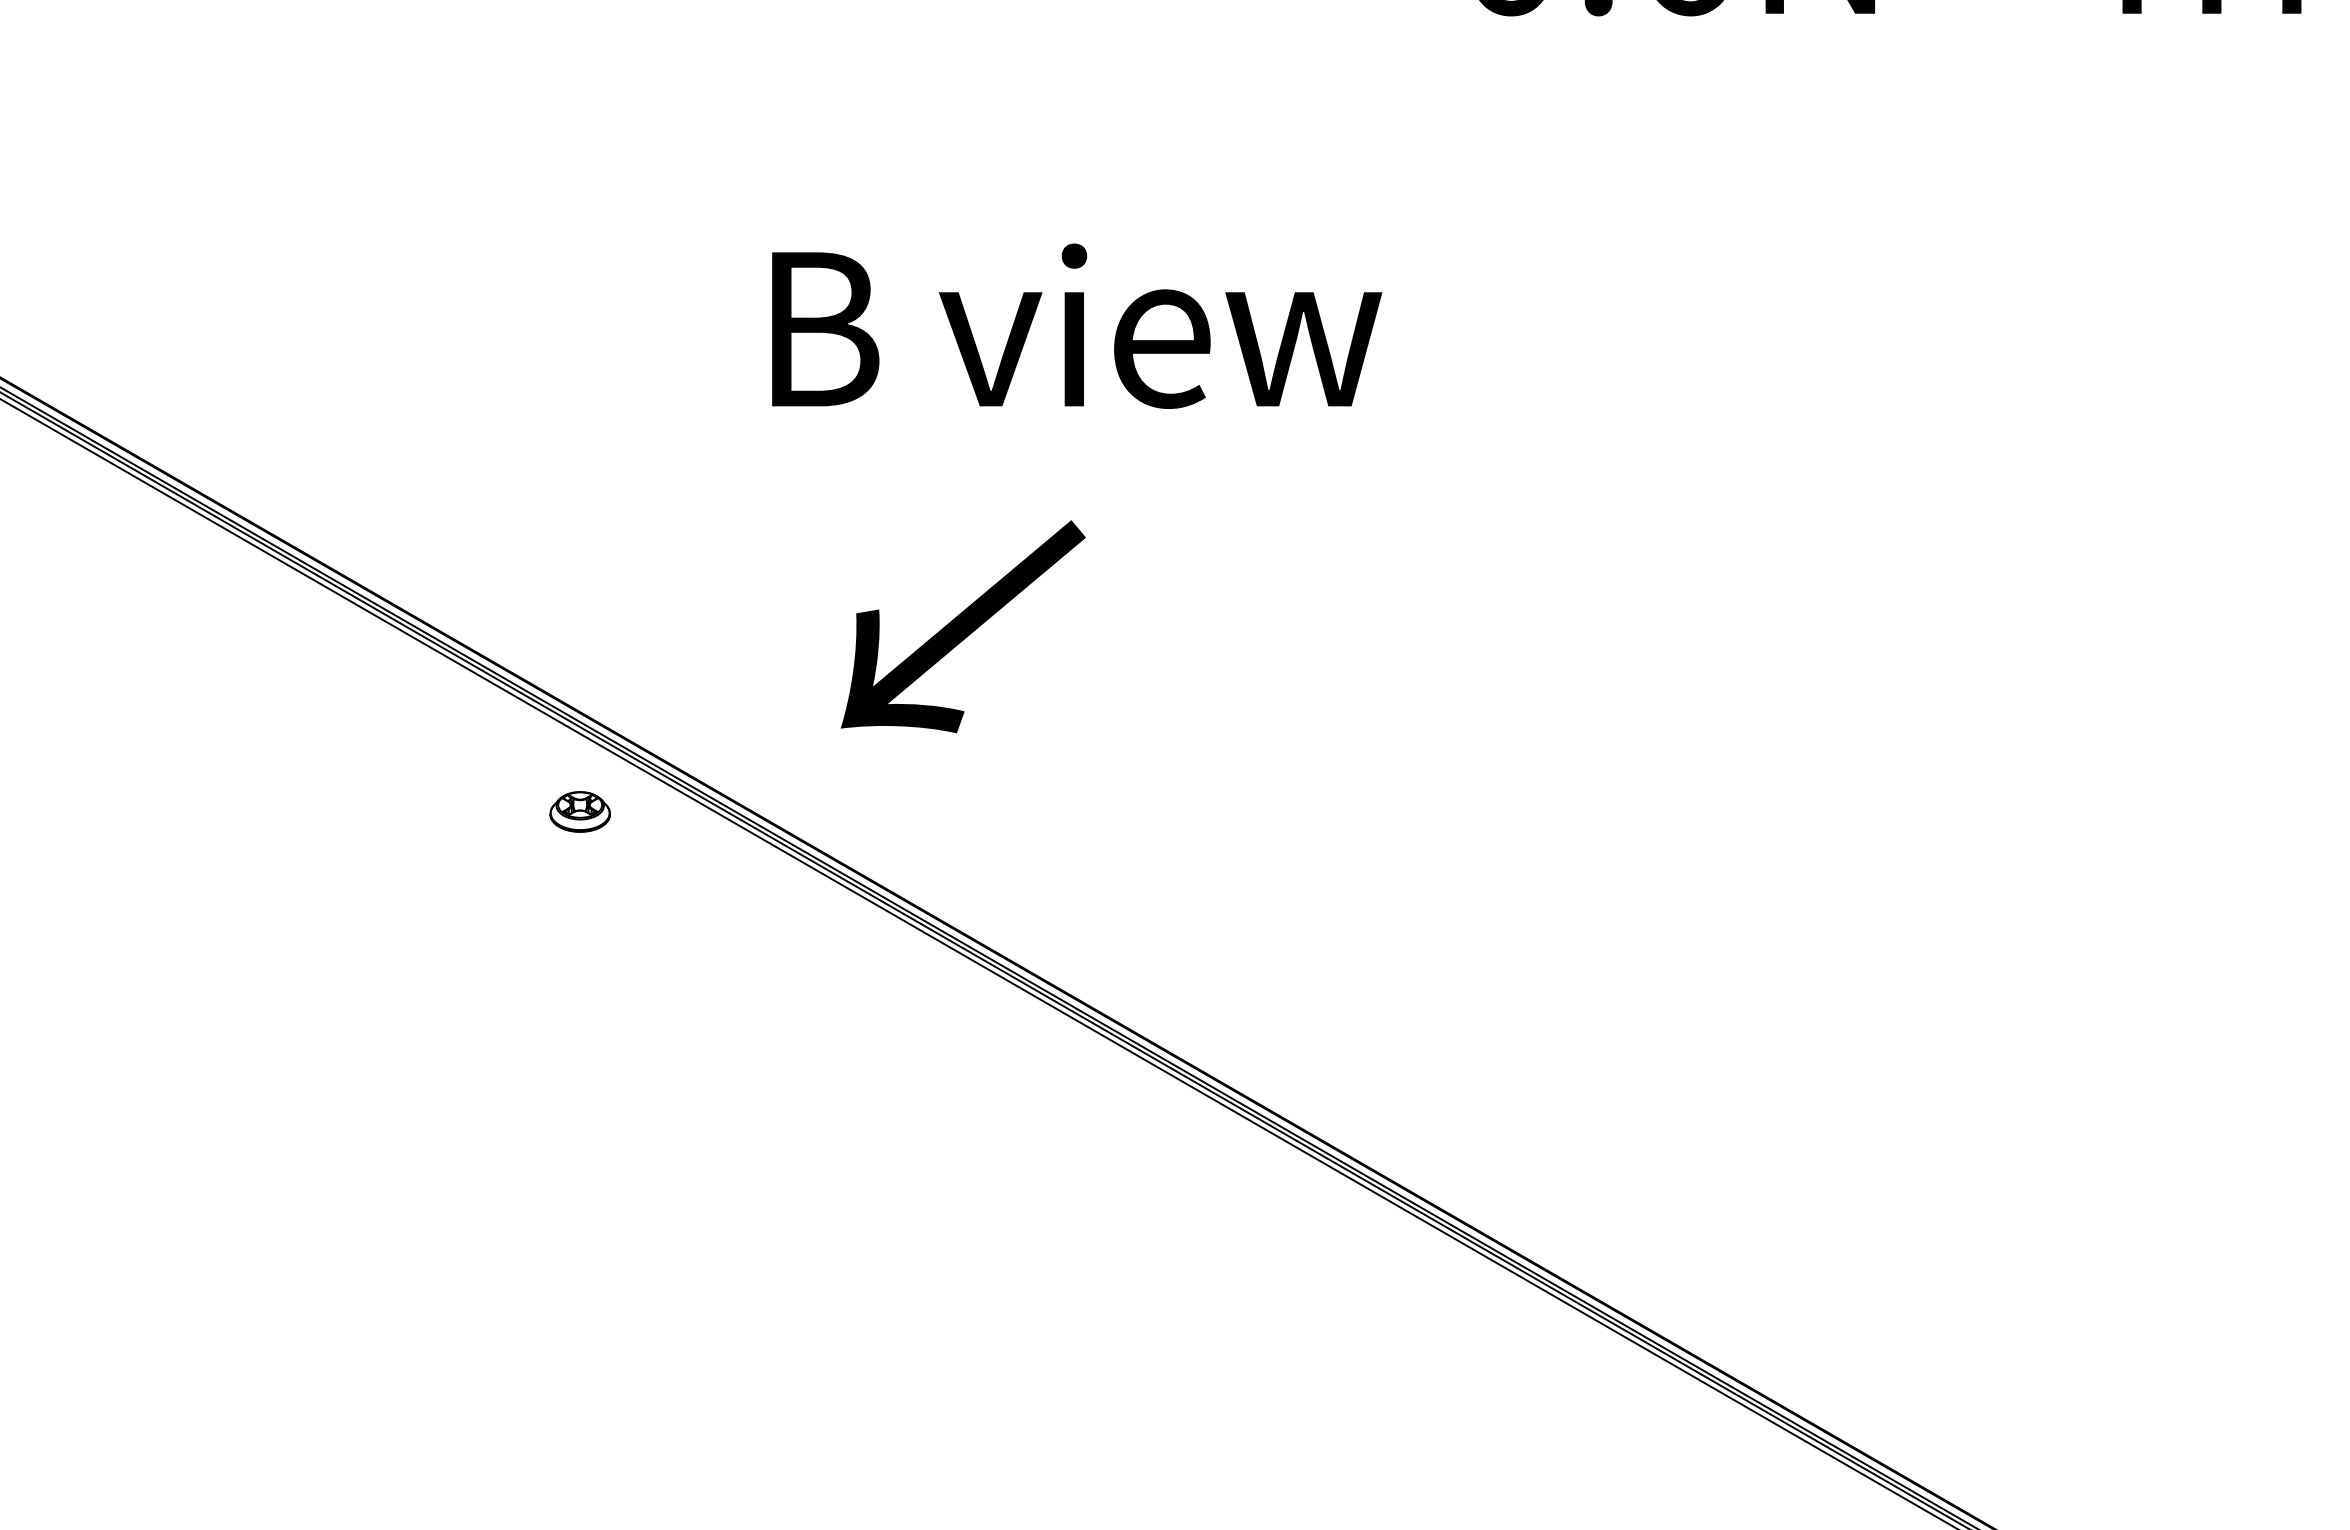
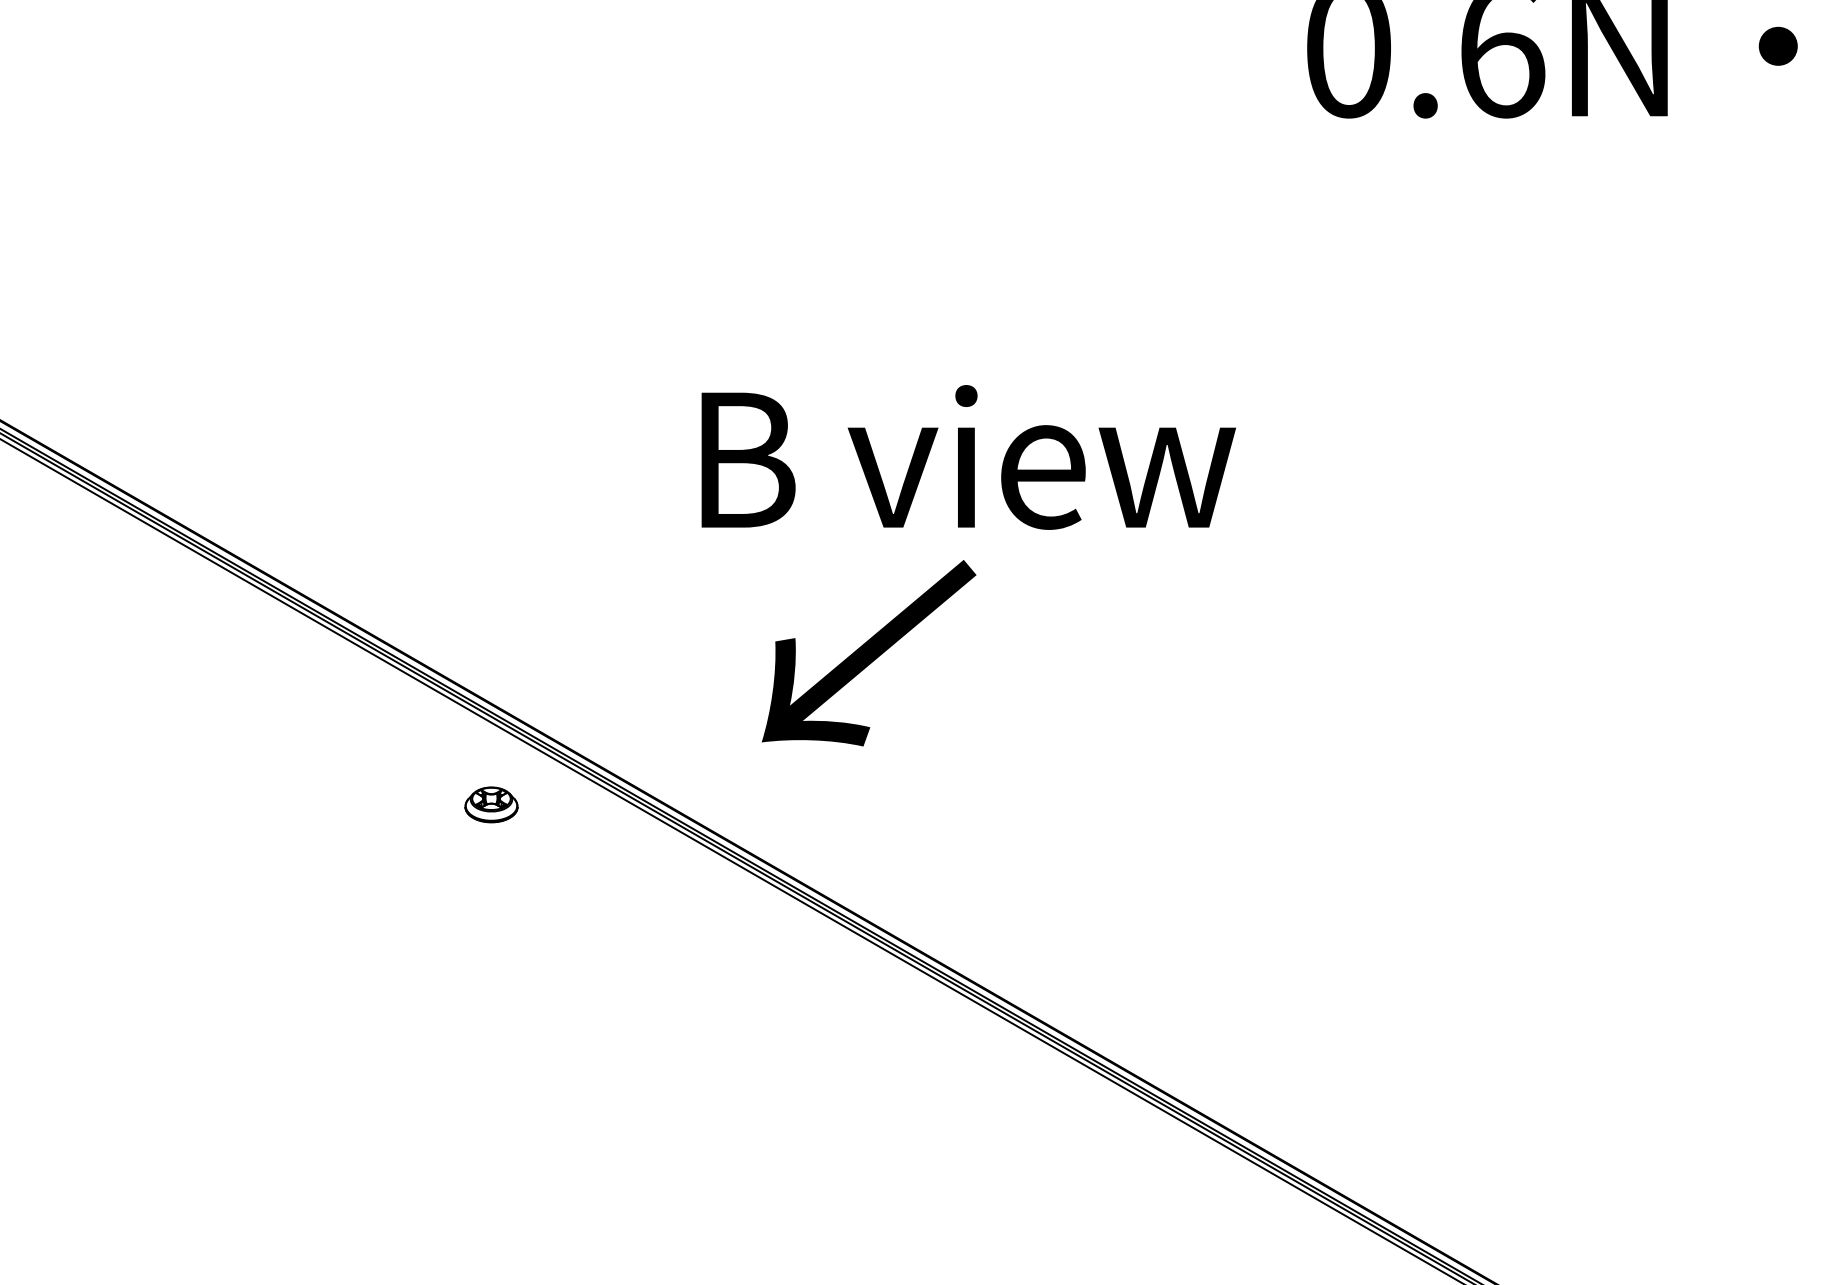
text: (1077, 325) -> (969, 456), moved
part: (579, 811) -> (490, 804), moved

